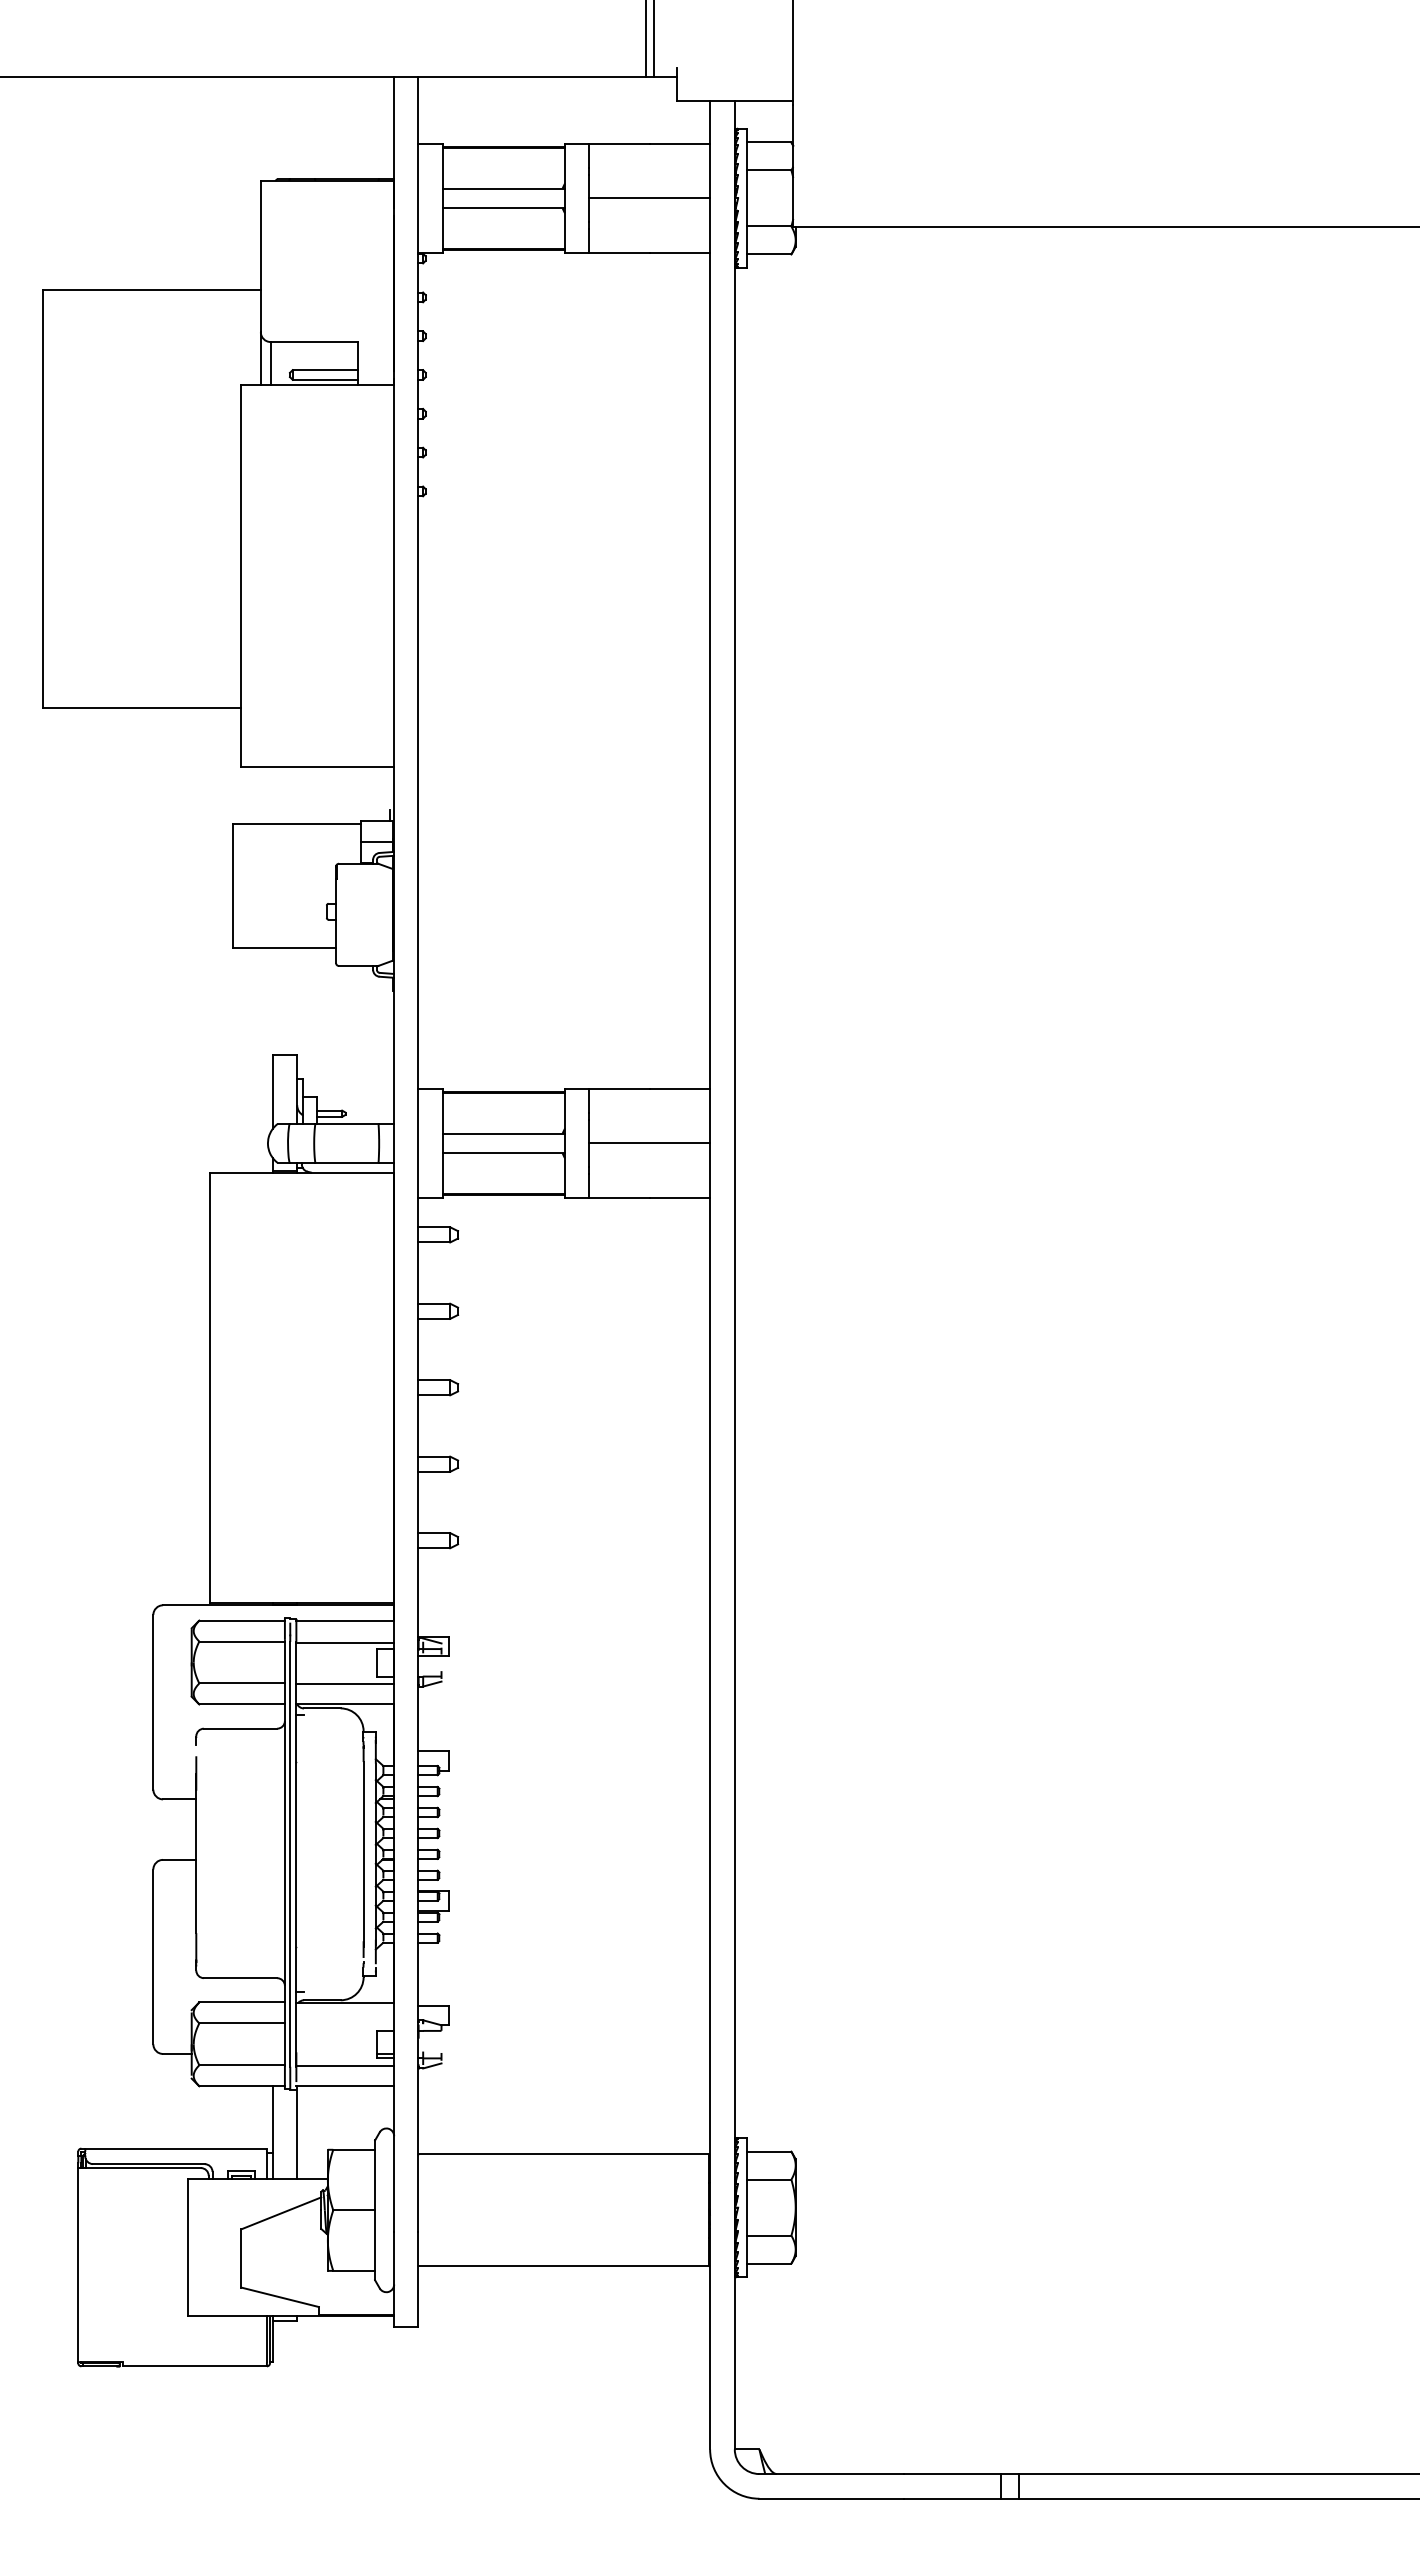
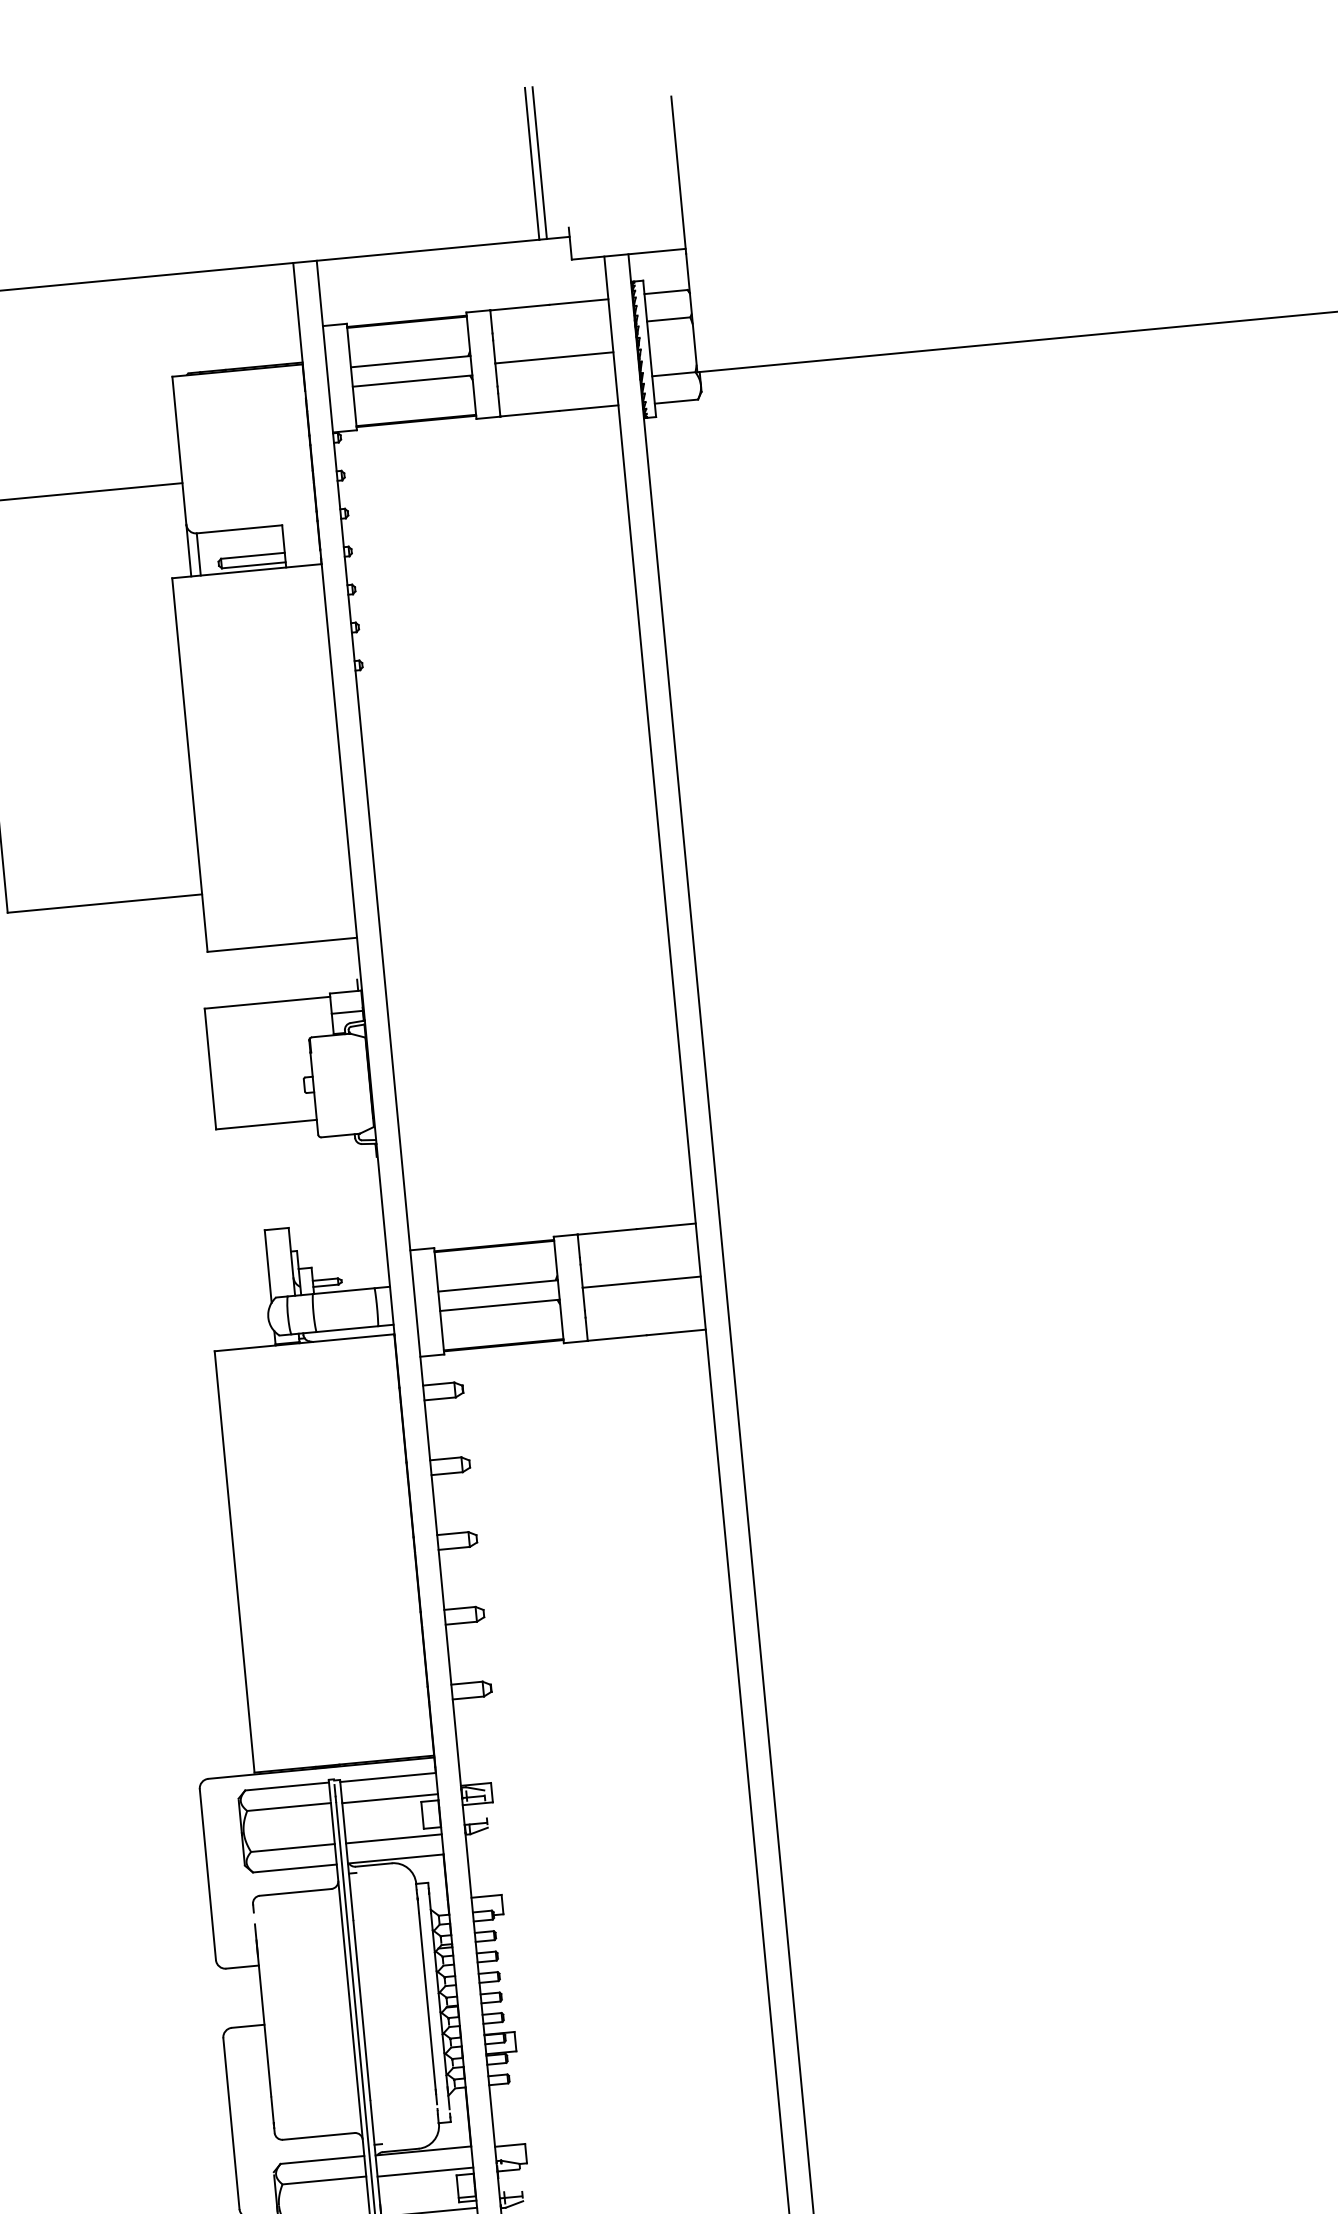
line: (345, 2024) -> (425, 2171), added

